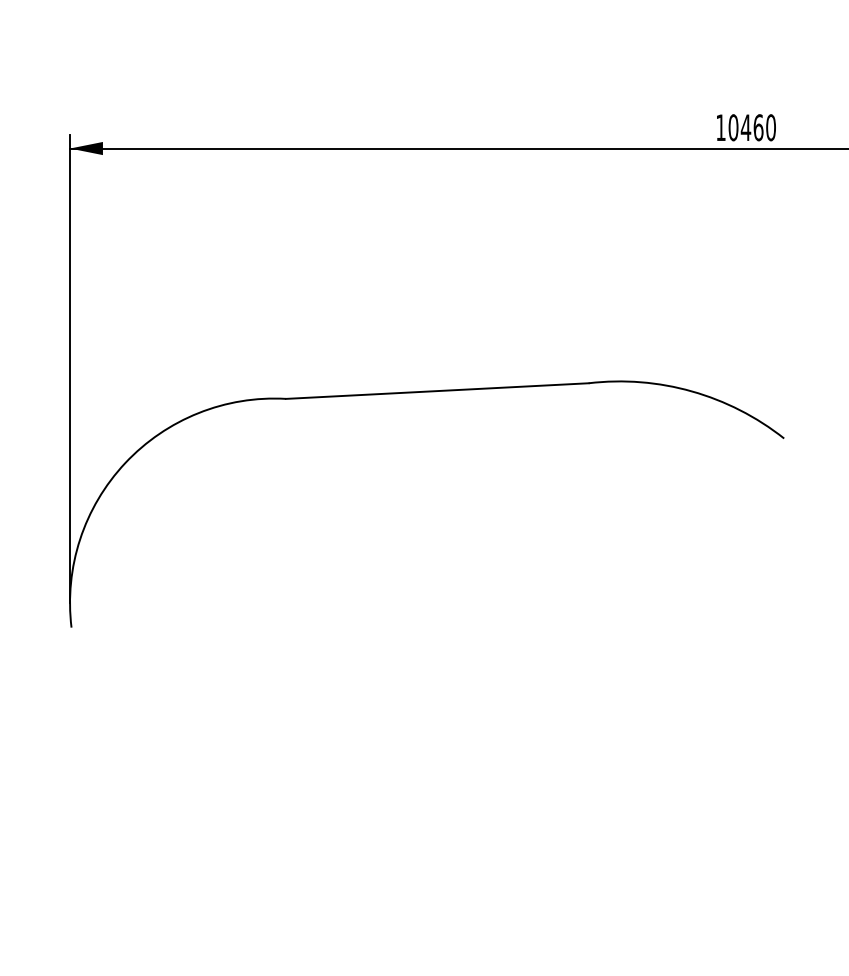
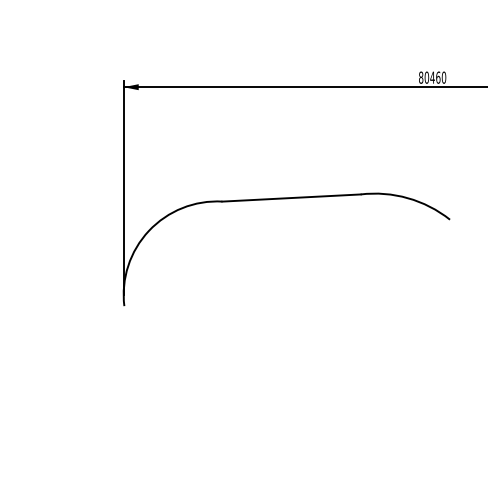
text: (721, 127) -> (421, 77), 10460 -> 80460

